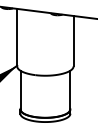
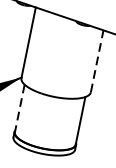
line: (73, 40) -> (97, 60), solid -> dashed
line: (20, 90) -> (19, 108), solid -> dashed

